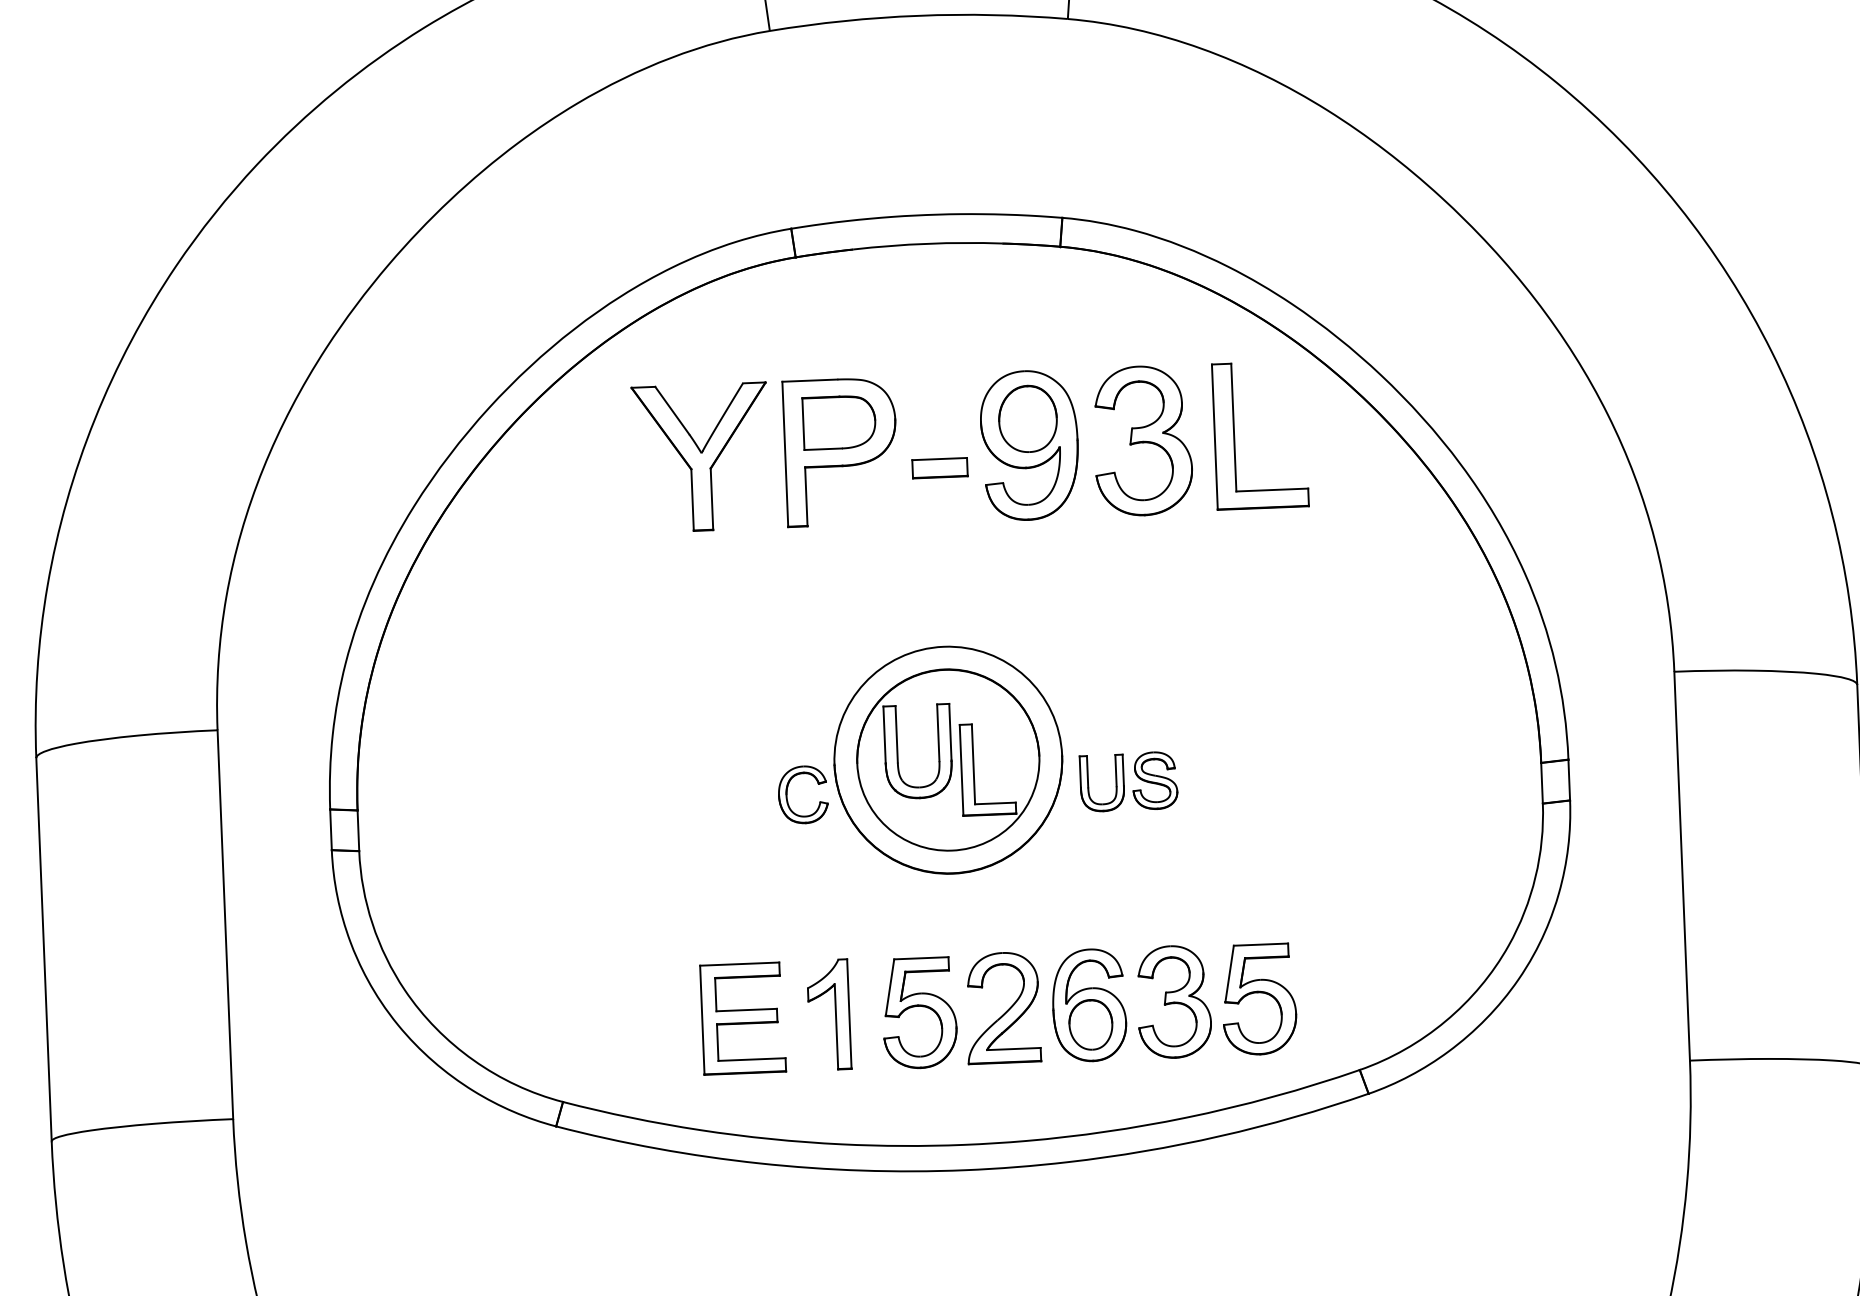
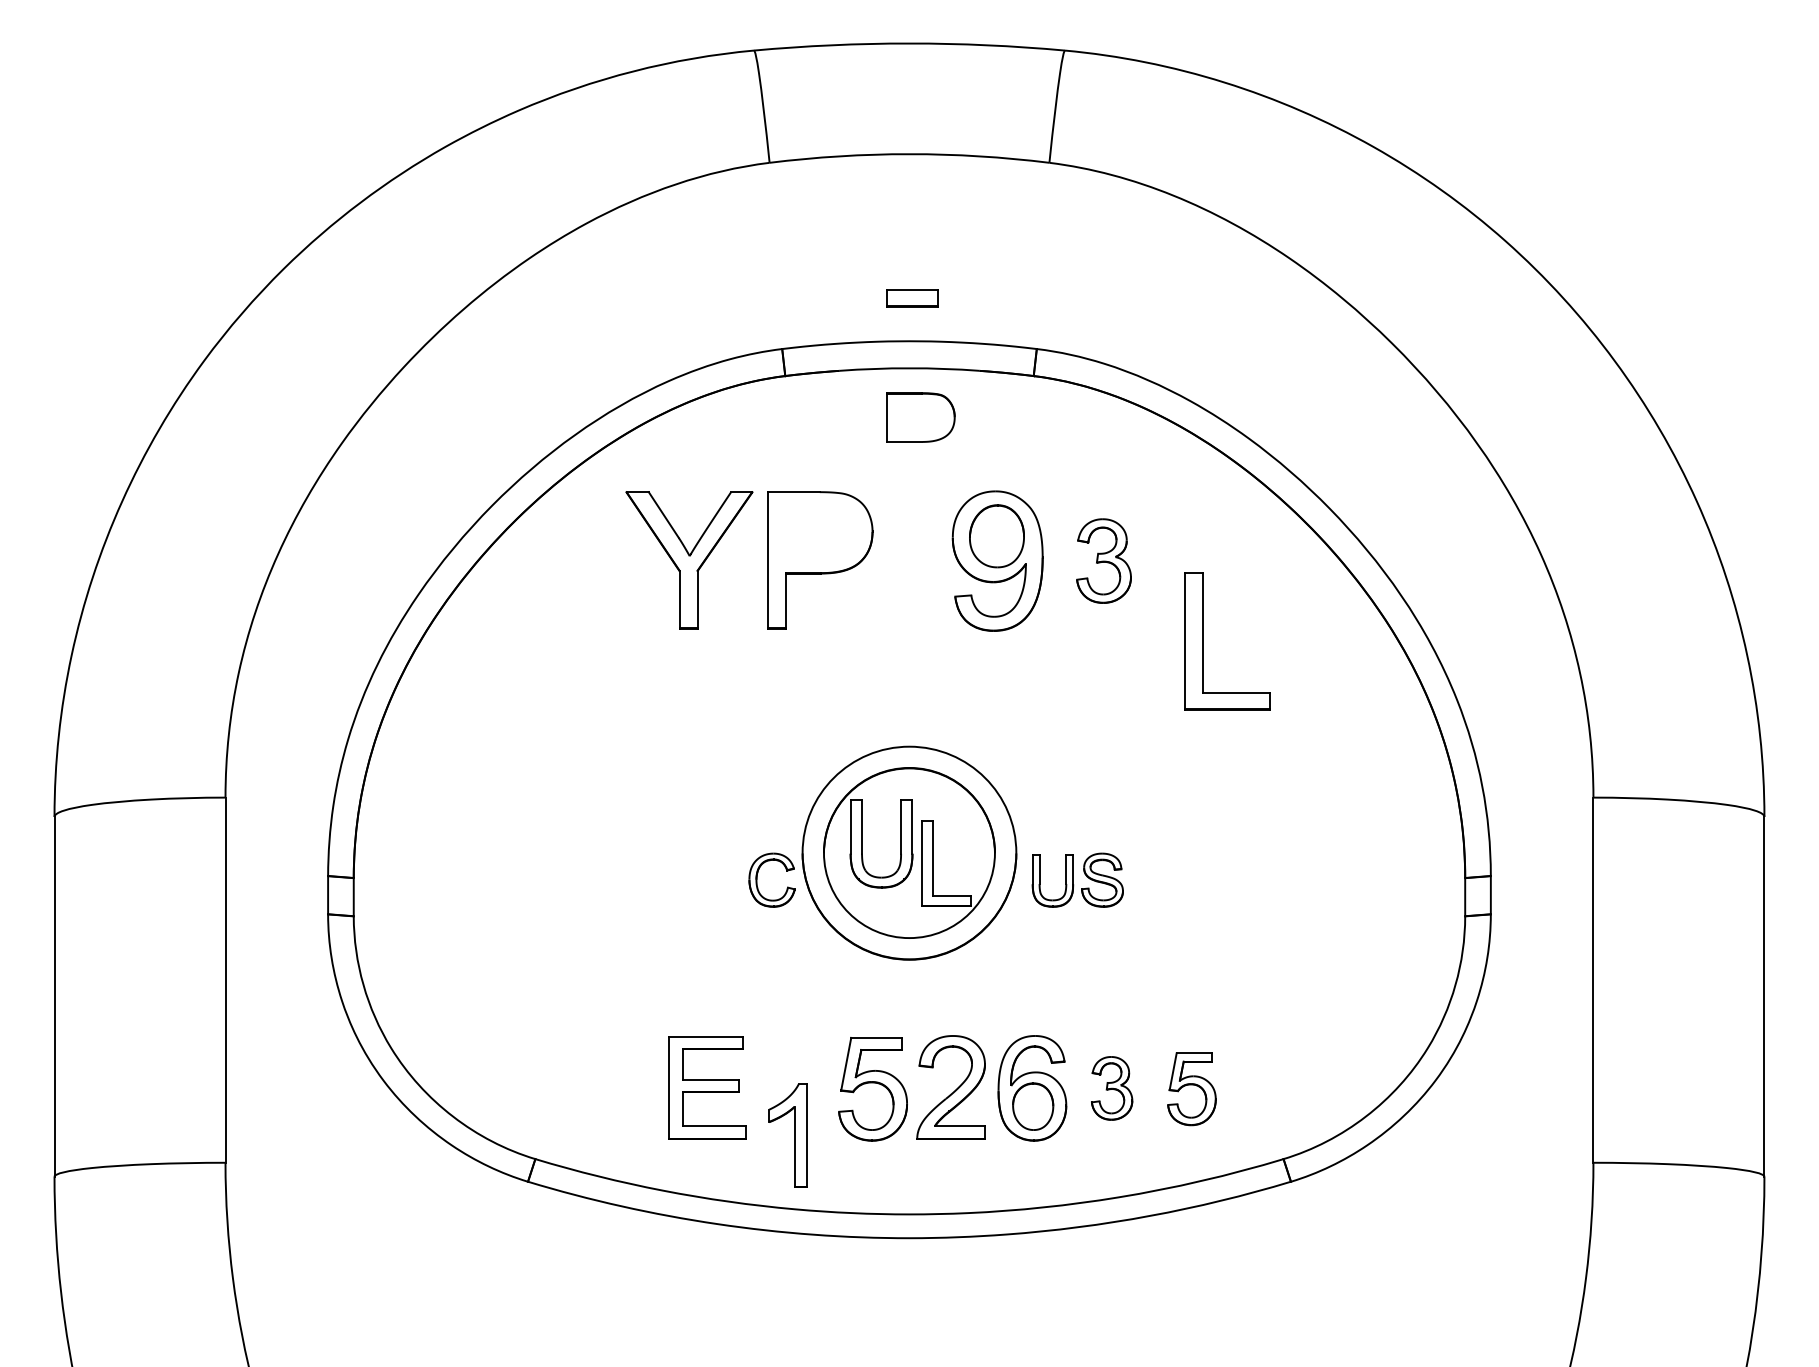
part: (838, 422) -> (920, 417), moved
part: (1235, 436) -> (1203, 641), moved
part: (1142, 440) -> (1103, 560), size x0.6
part: (939, 468) -> (912, 298), moved
part: (1258, 998) -> (1191, 1088), size x0.7
part: (1173, 1002) -> (1111, 1088), size x0.6
part: (835, 1014) -> (794, 1135), moved

